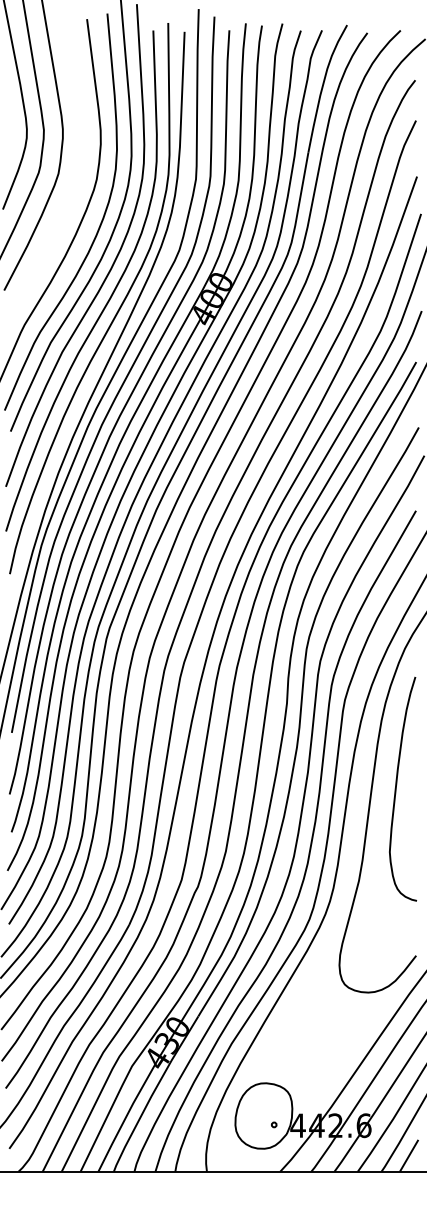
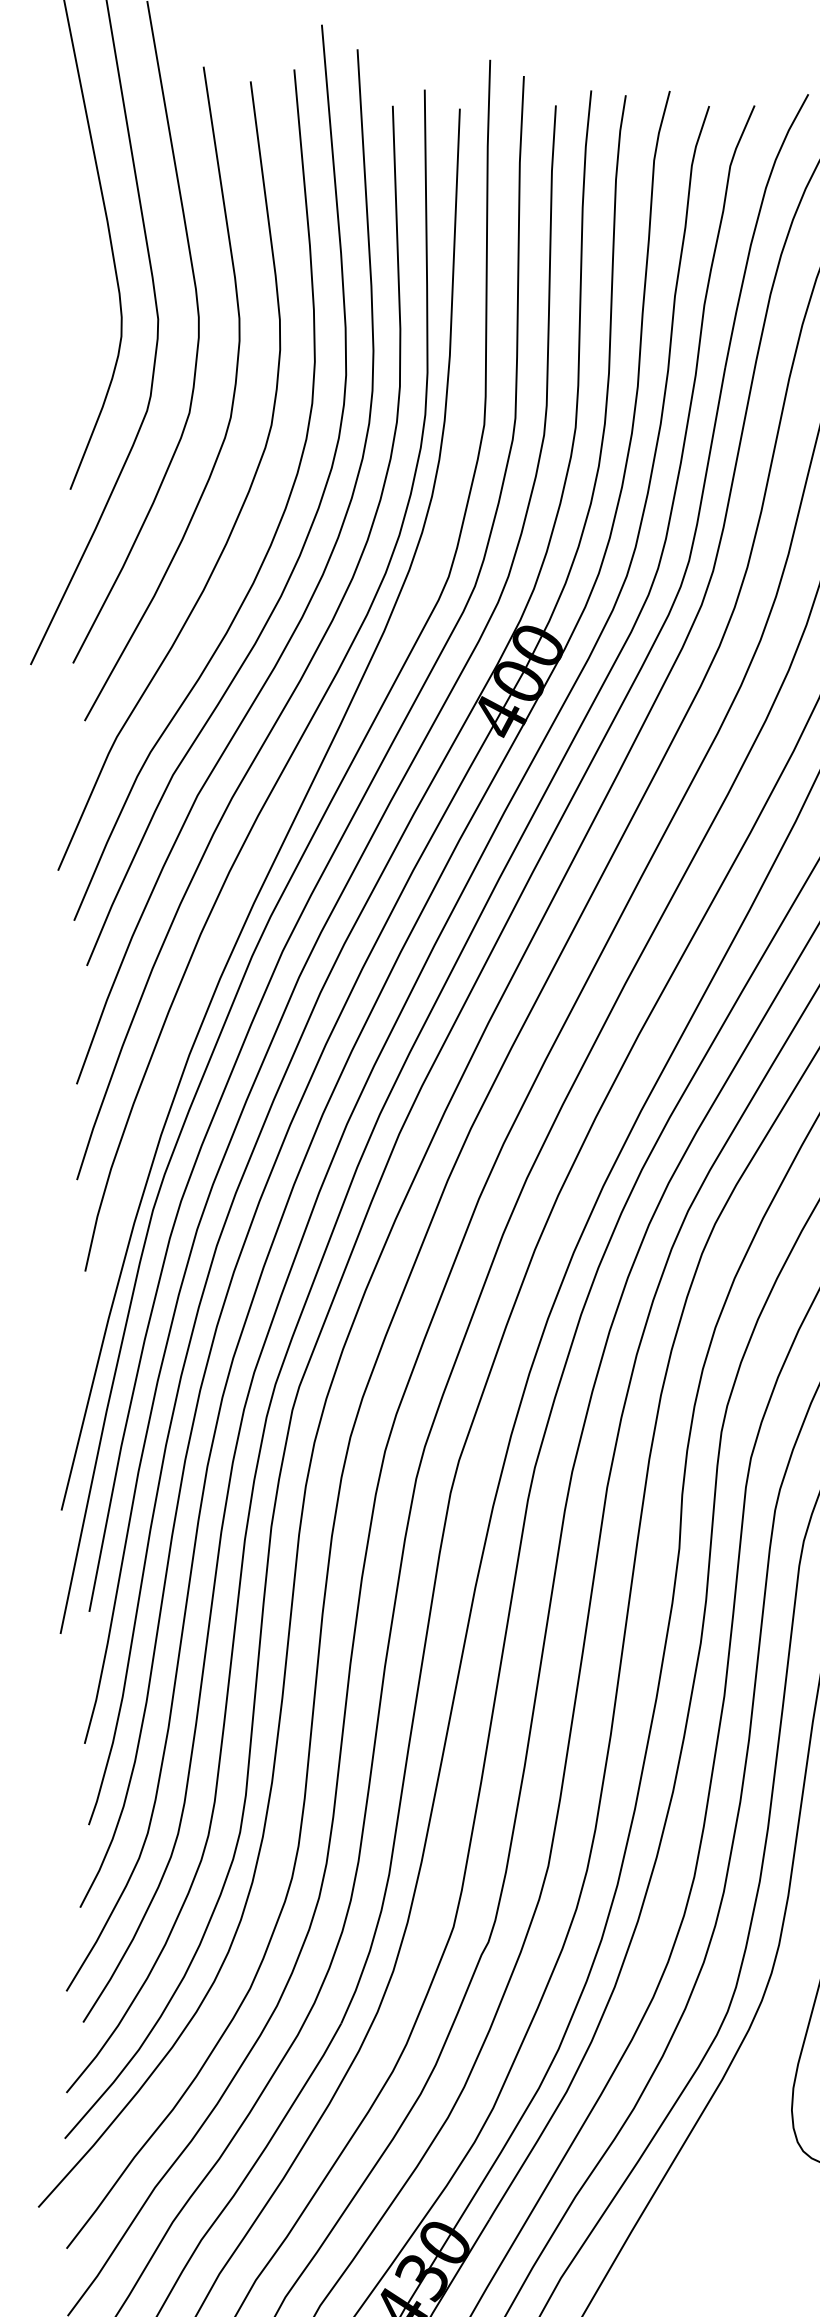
curve: (77, 169) -> (230, 403), added

